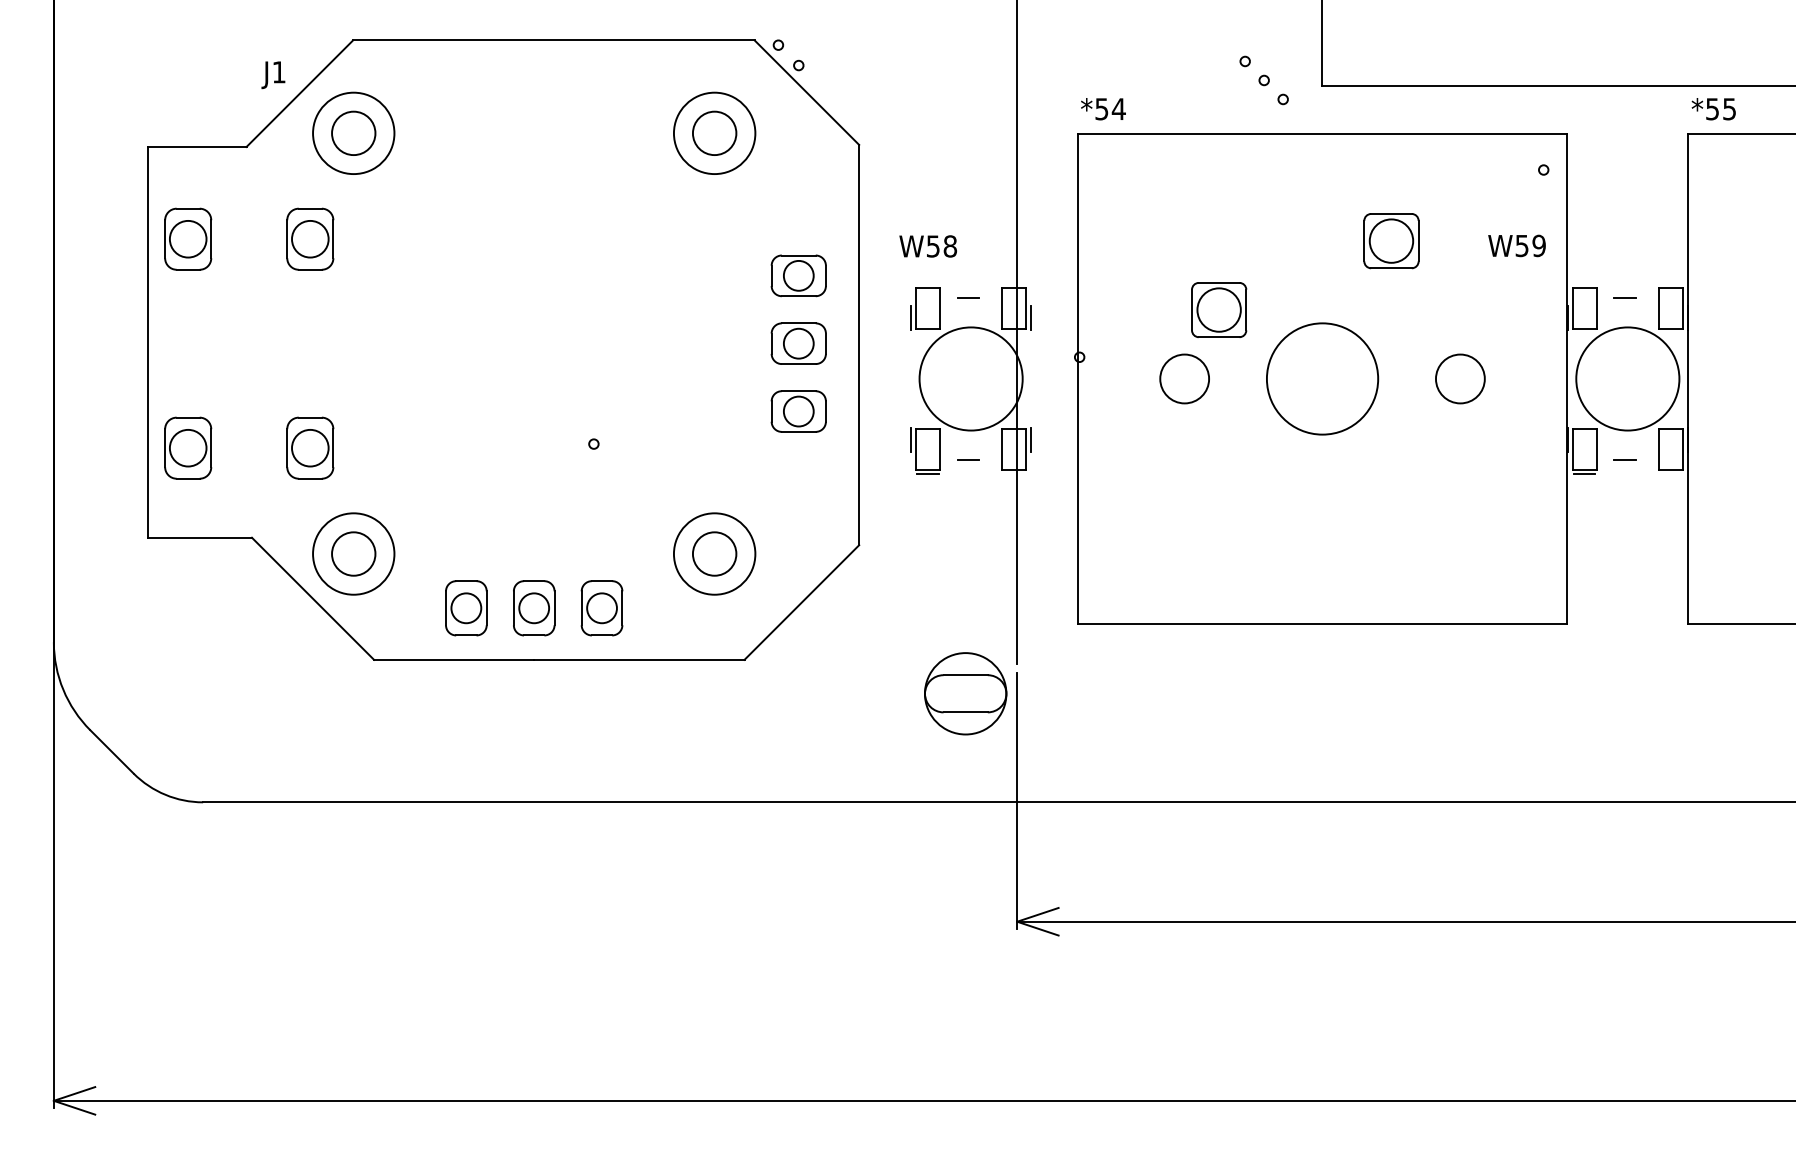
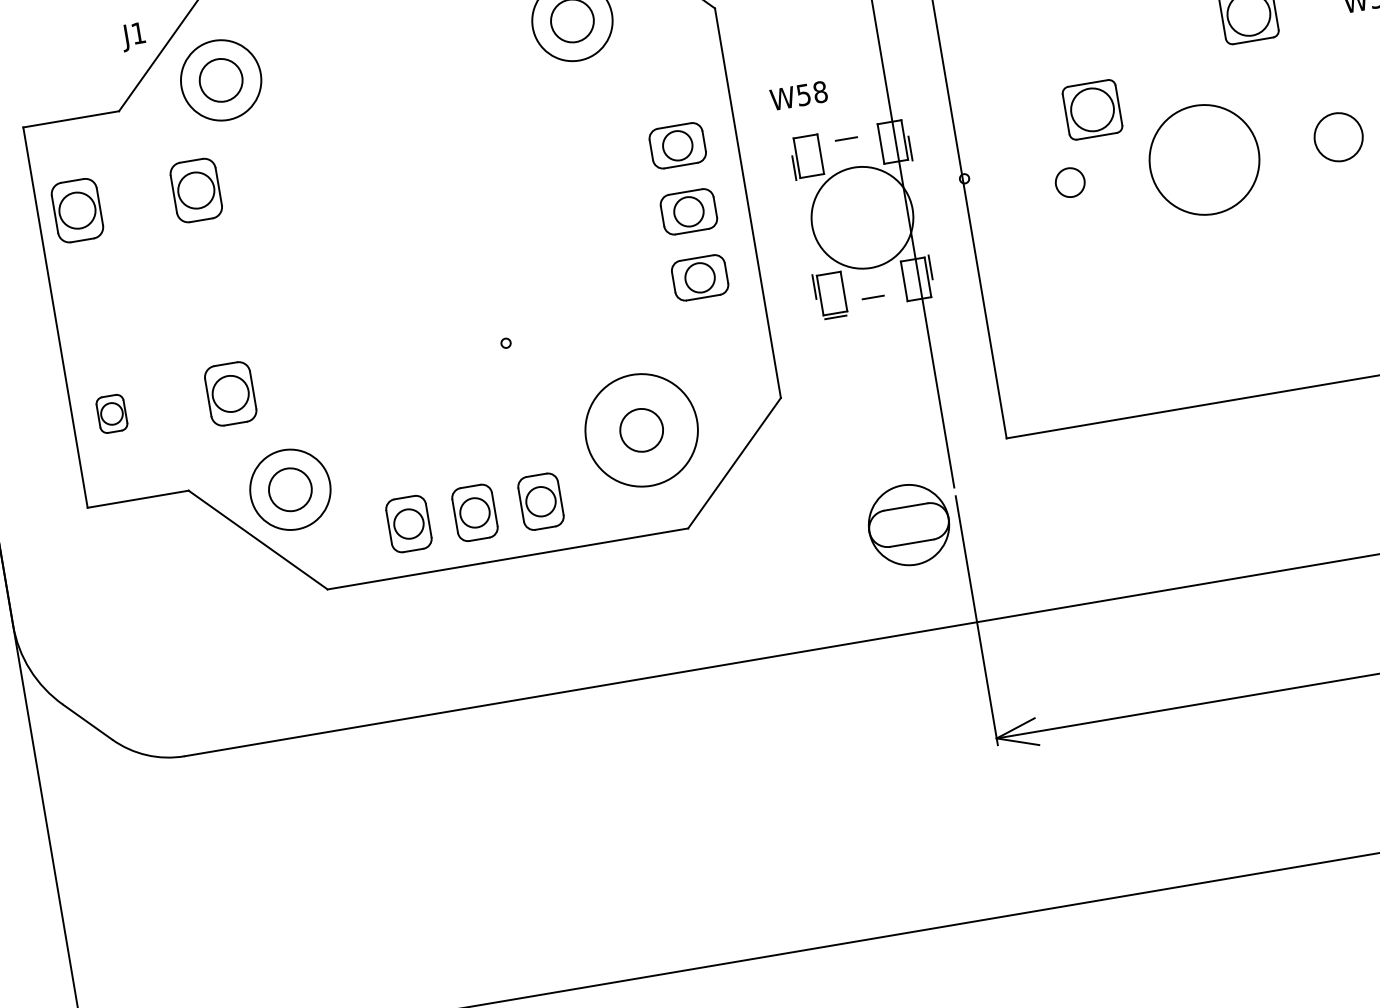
circle: (1184, 378) -> (1070, 182), size x0.6
part: (188, 447) -> (112, 413), size x0.6
circle: (714, 553) -> (641, 429), size x1.4

